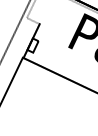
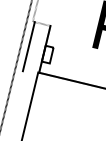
line: (19, 36) -> (28, 46), added

